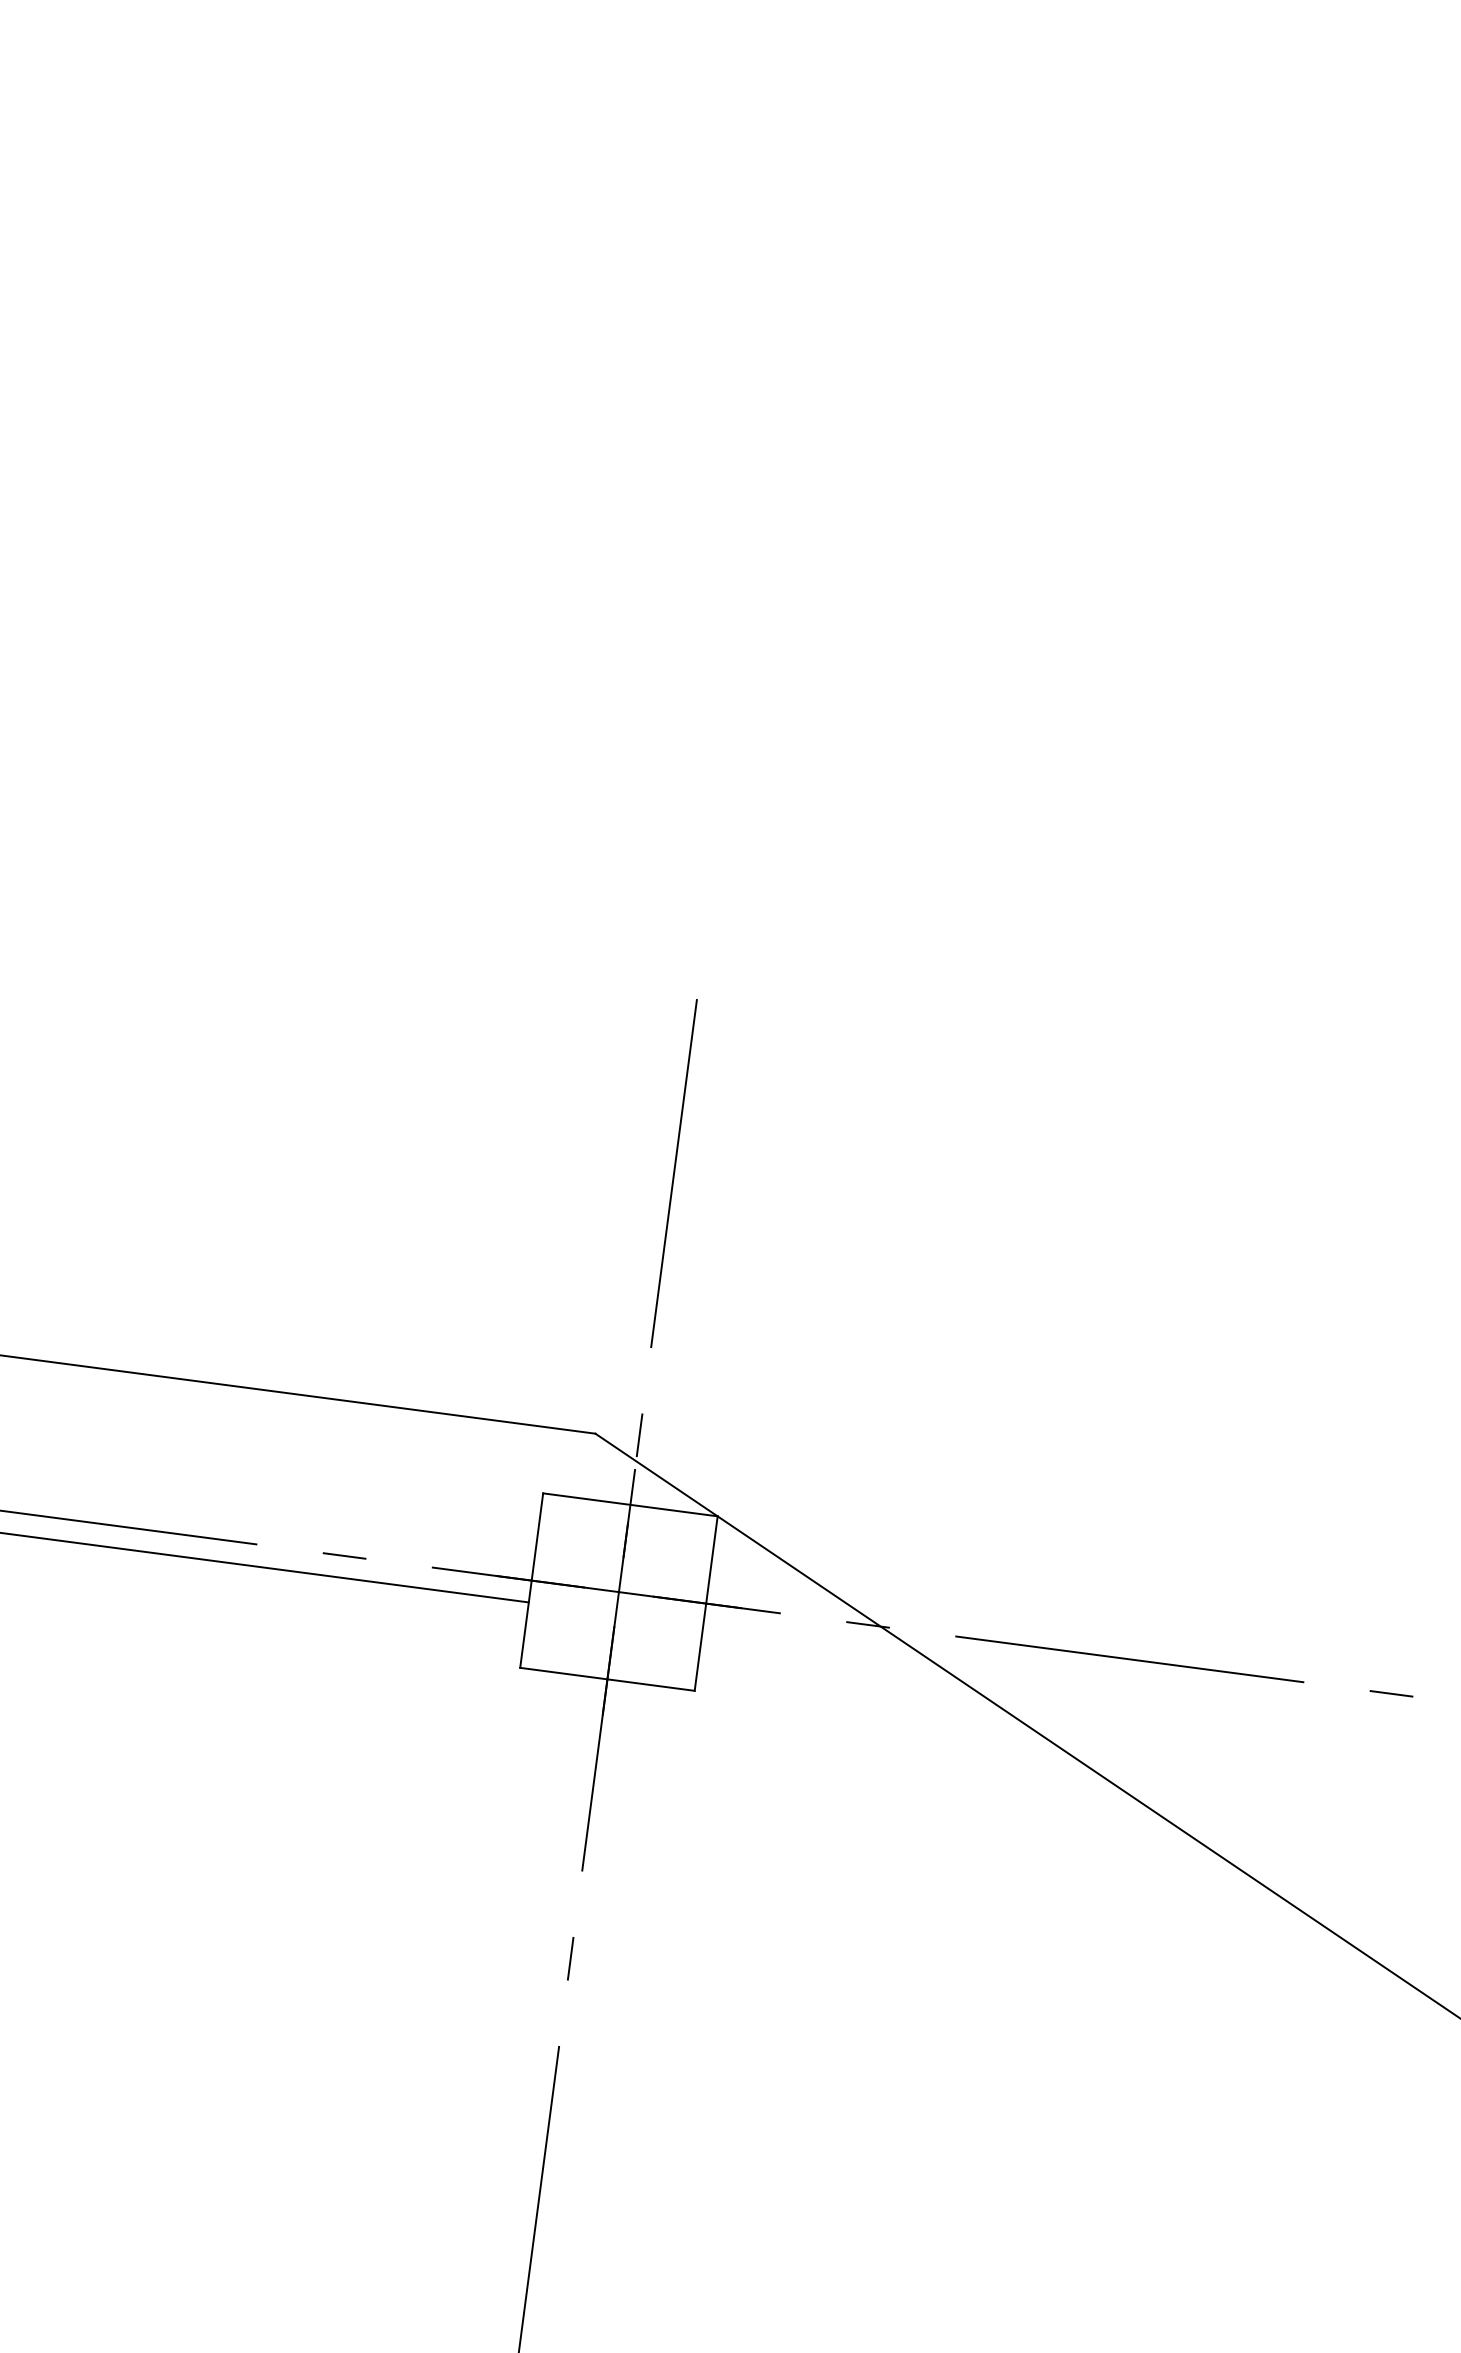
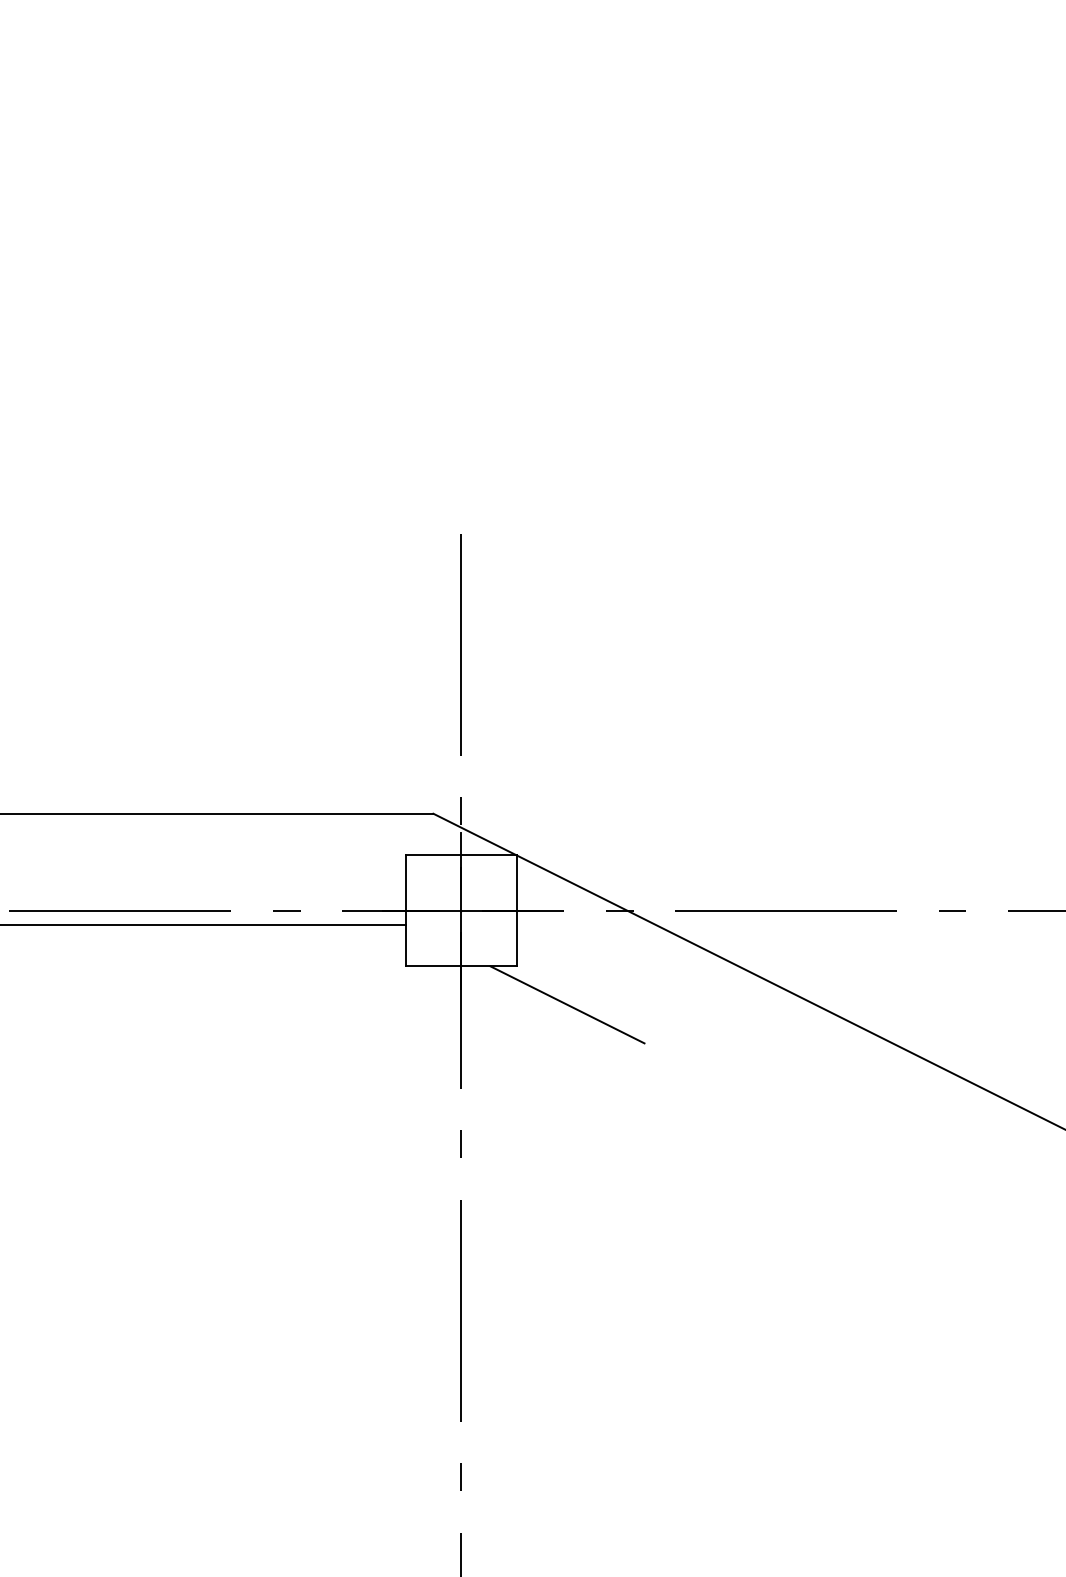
line: (766, 1761) -> (567, 1004), added

